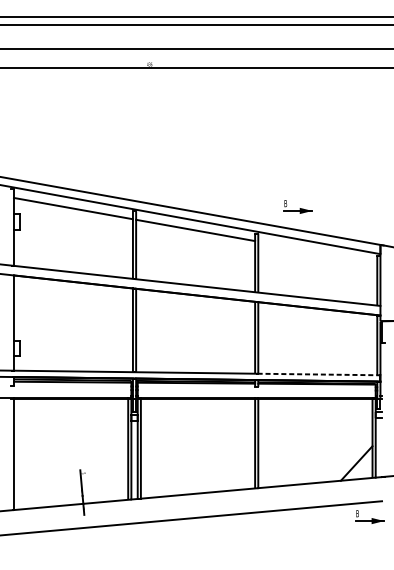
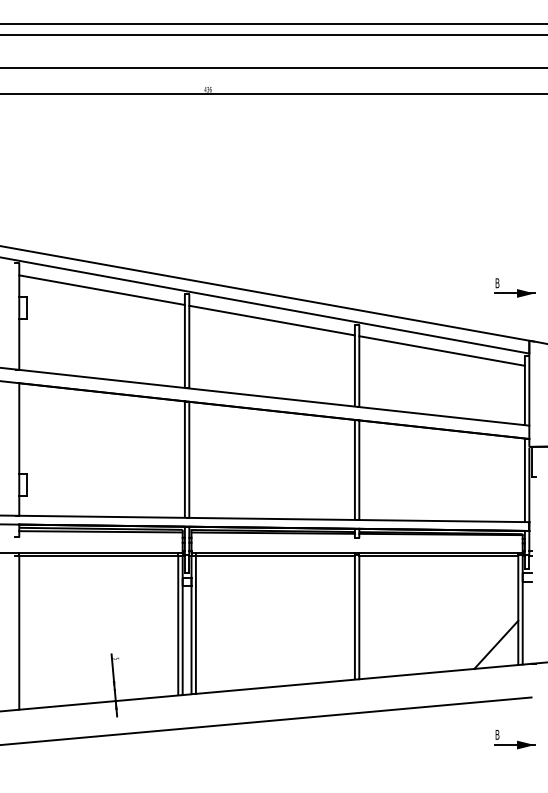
part: (297, 206) -> (514, 287), moved
line: (317, 251) -> (441, 350), added
line: (318, 374) -> (443, 521), dashed -> solid
part: (369, 517) -> (514, 739), moved

